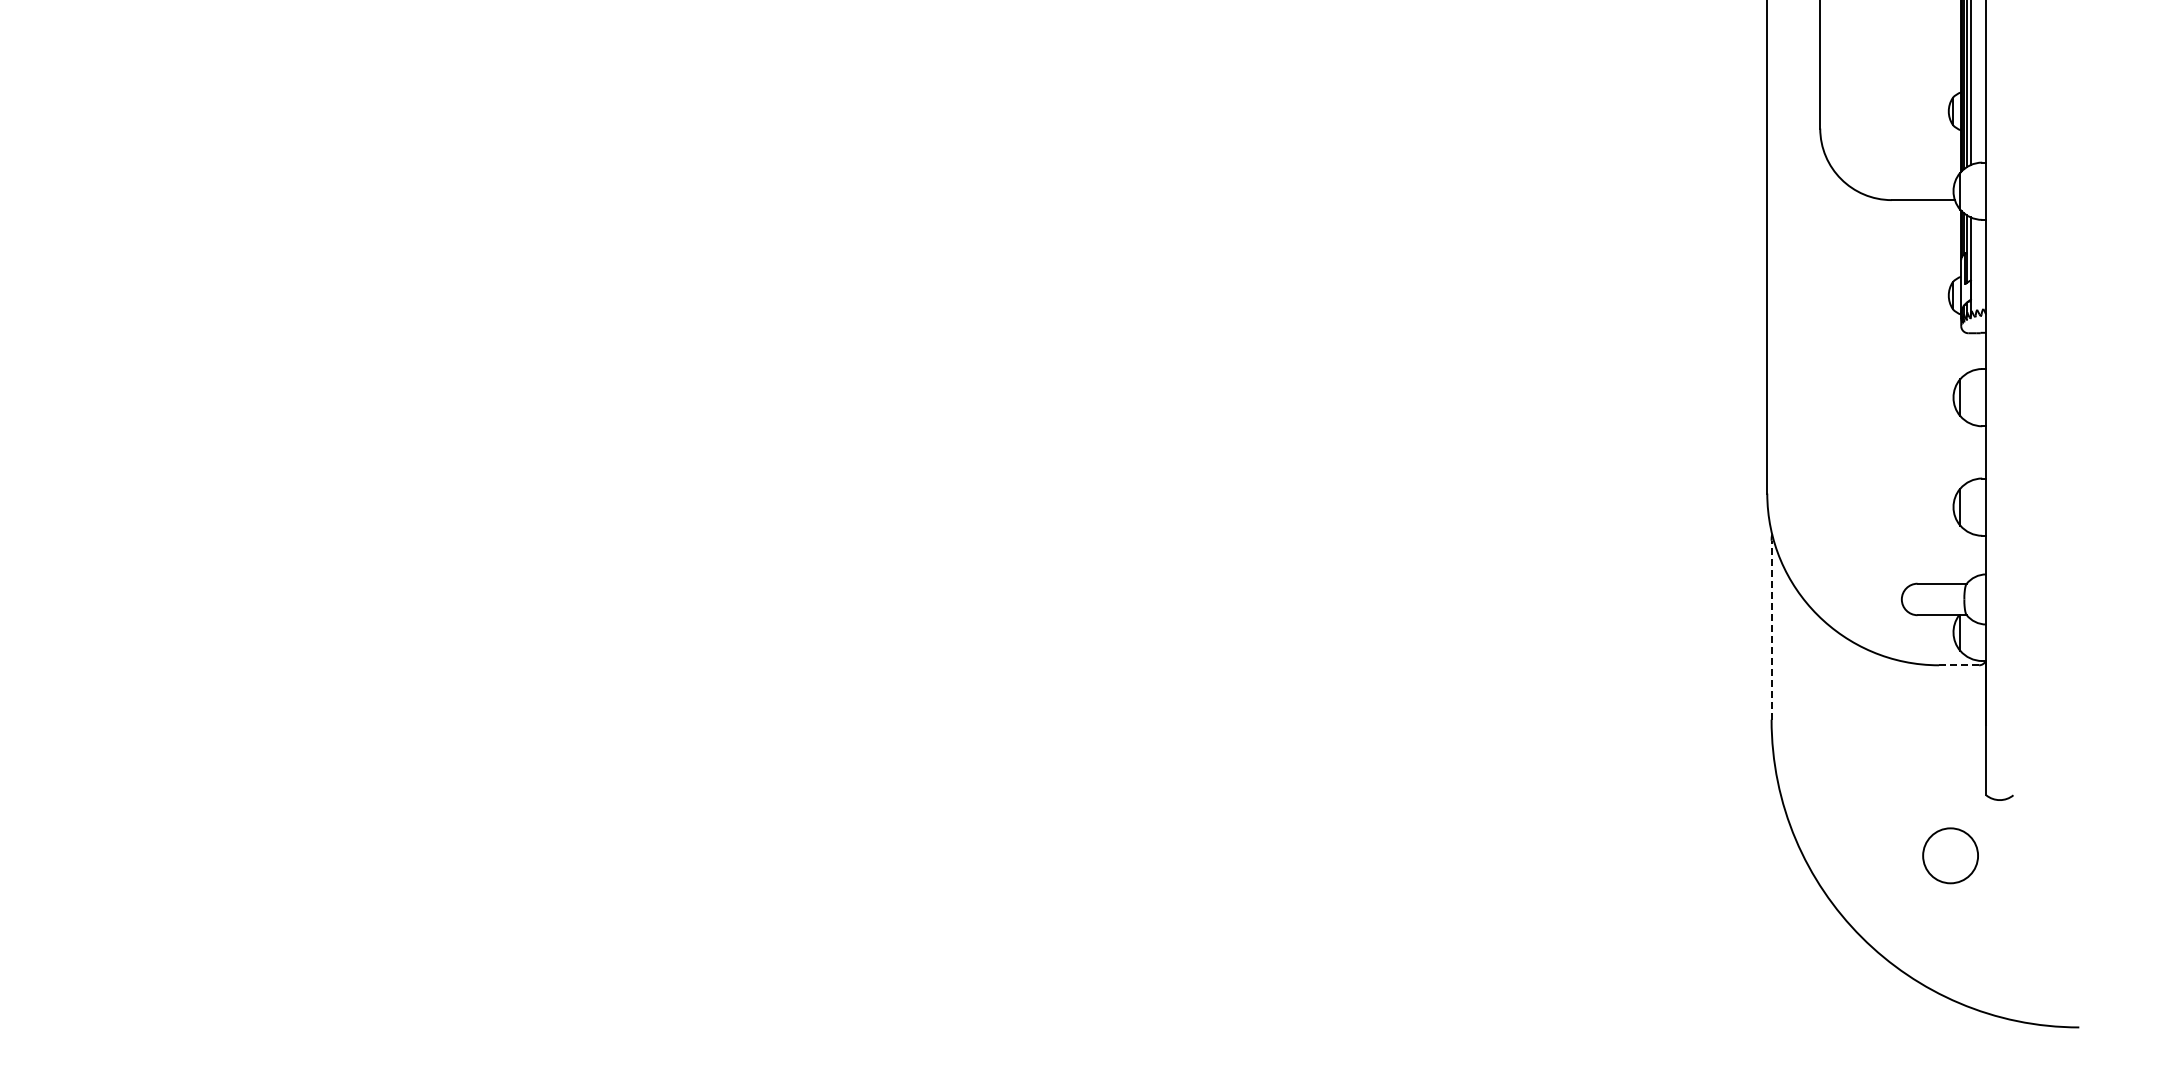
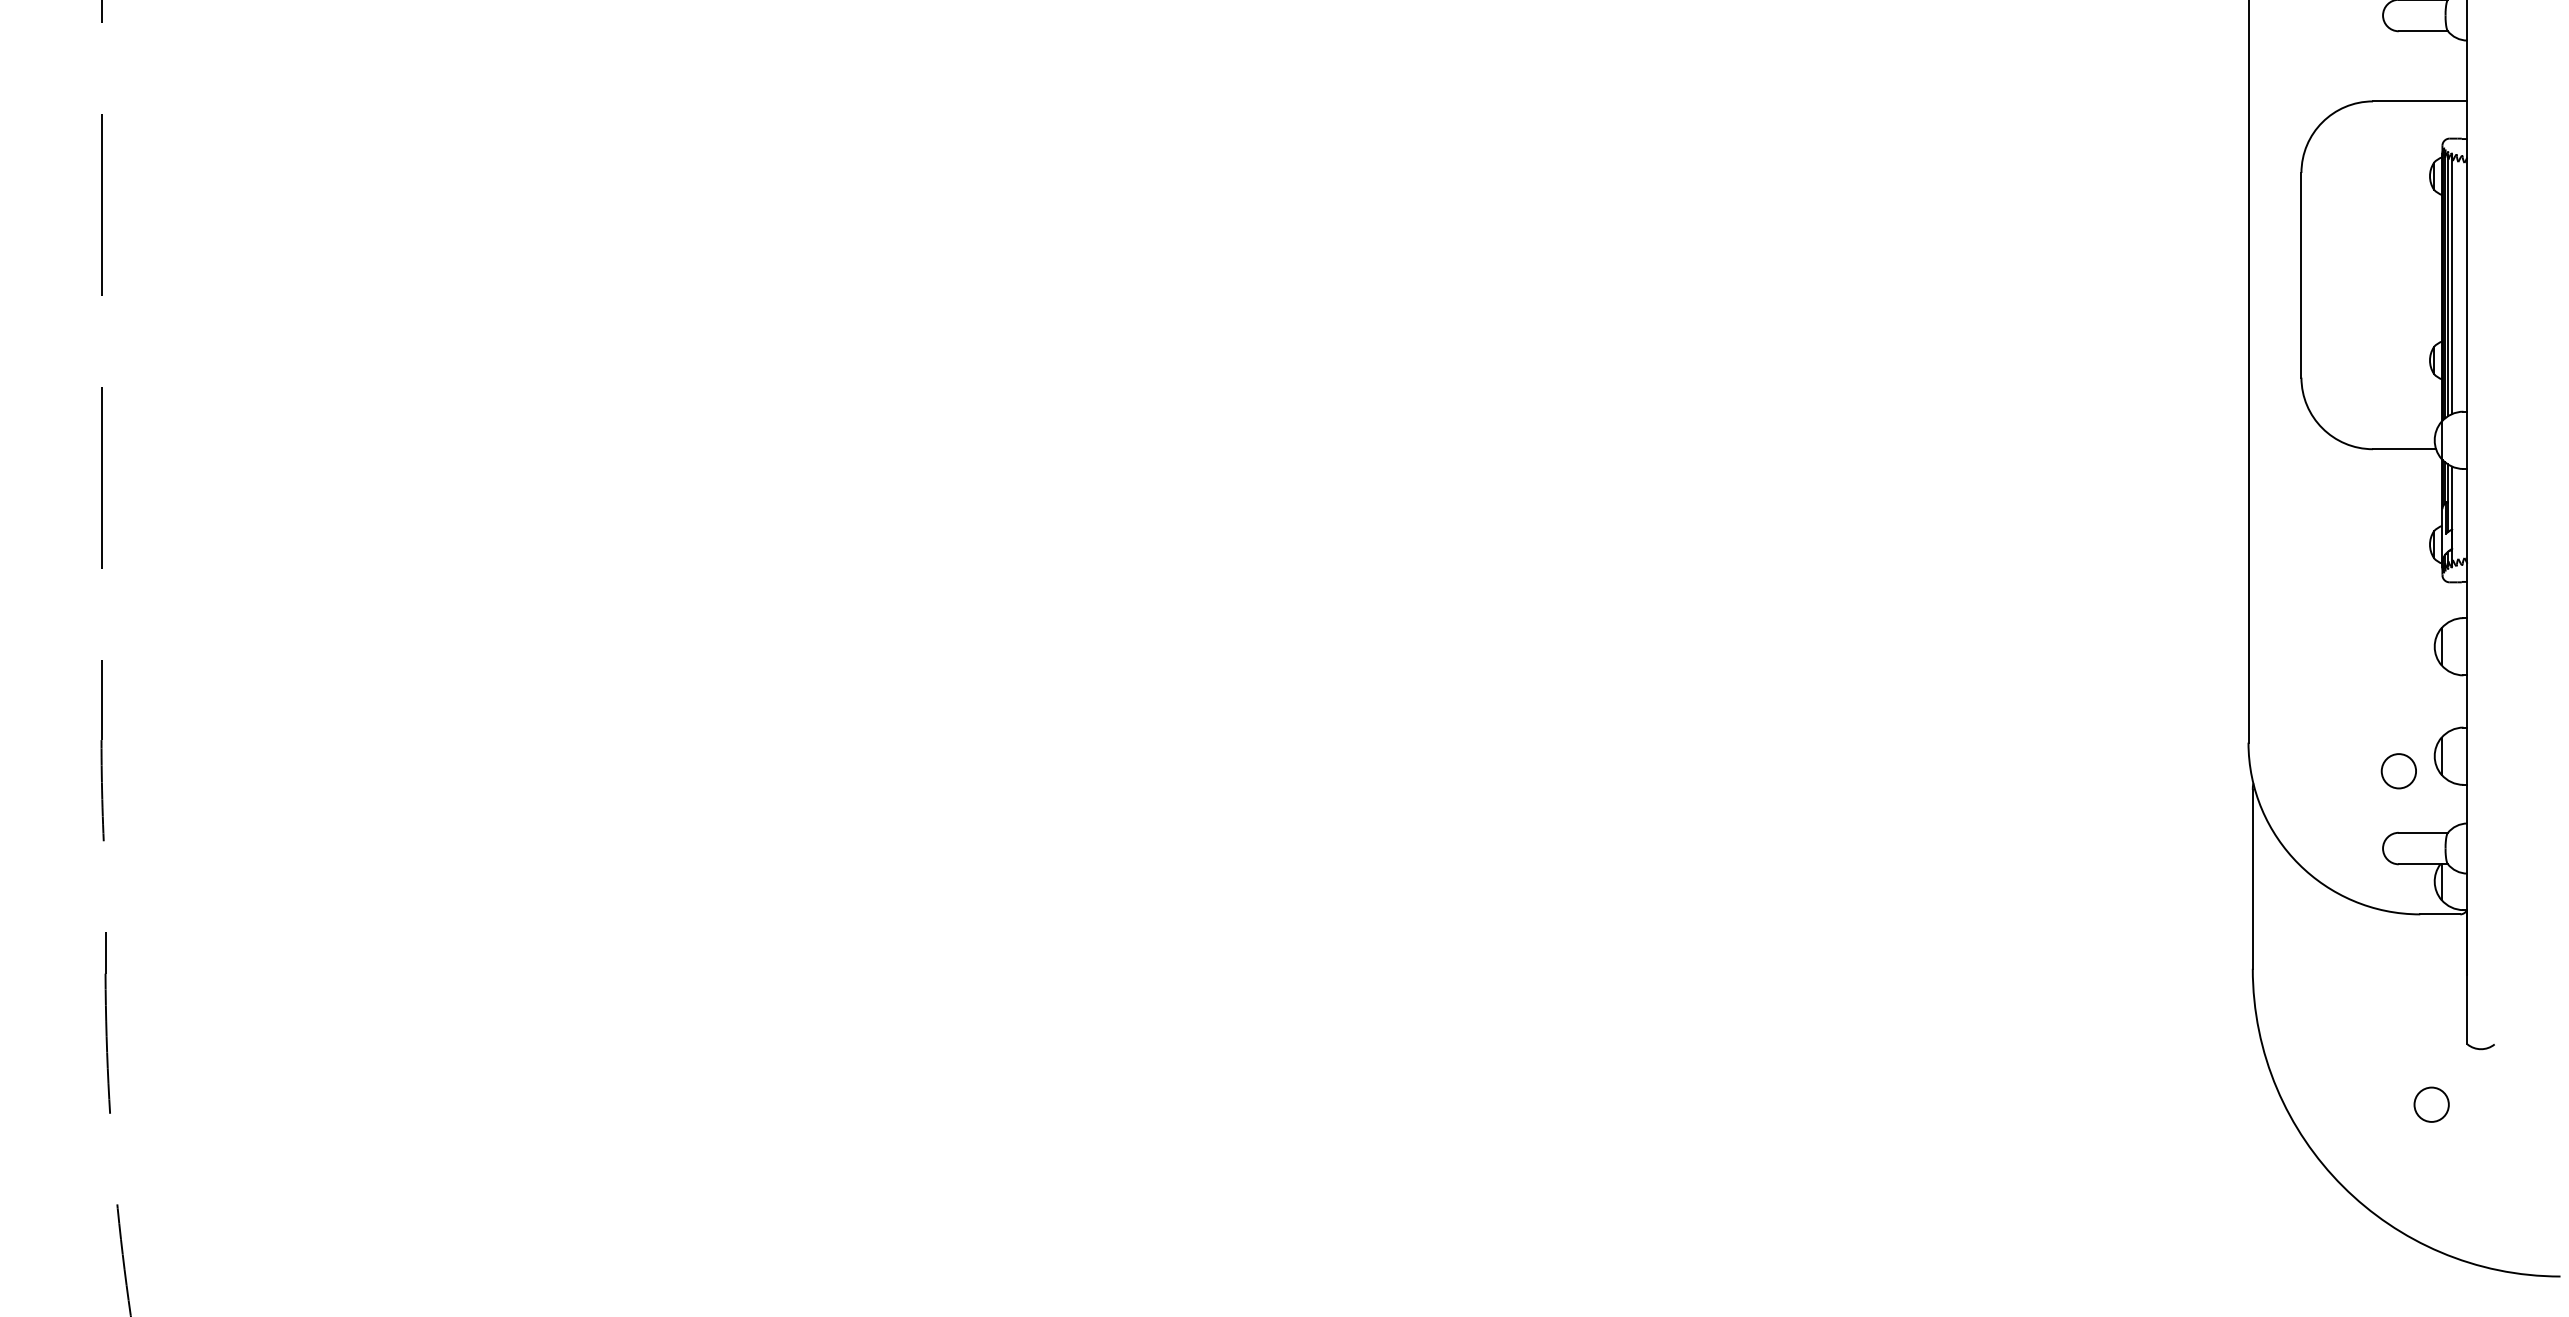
circle: (1917, 522) -> (2398, 771), added
line: (1771, 629) -> (2252, 878), dashed -> solid
line: (1958, 665) -> (2439, 914), dashed -> solid
circle: (1950, 855) -> (2431, 1104), size x0.62

